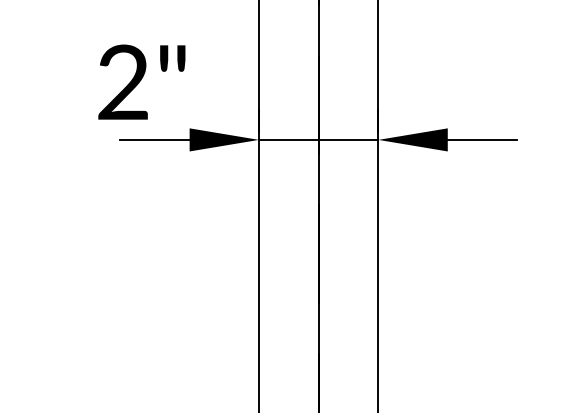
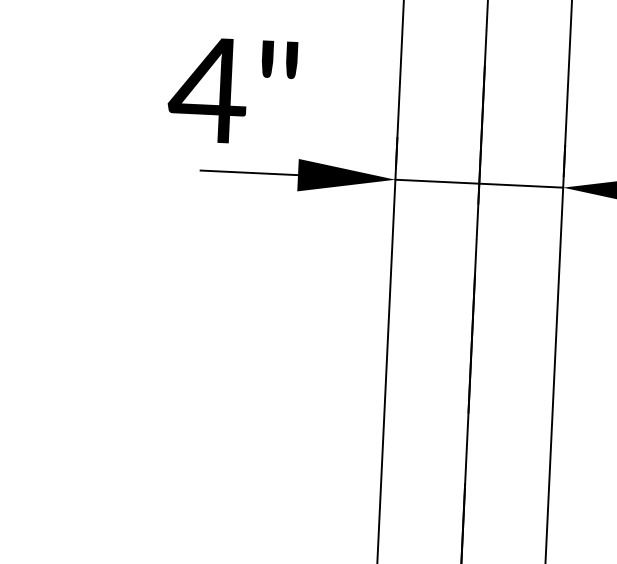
text: (122, 81) -> (207, 88), 2" -> 4"

